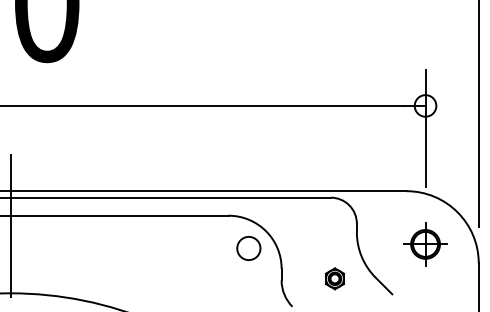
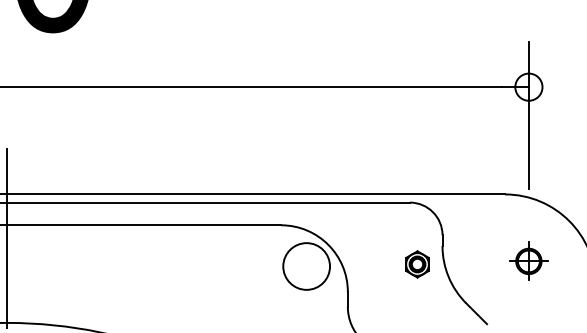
part: (425, 244) -> (528, 261), size x0.7
circle: (248, 248) -> (306, 266), size x1.6
part: (334, 278) -> (416, 264), moved

